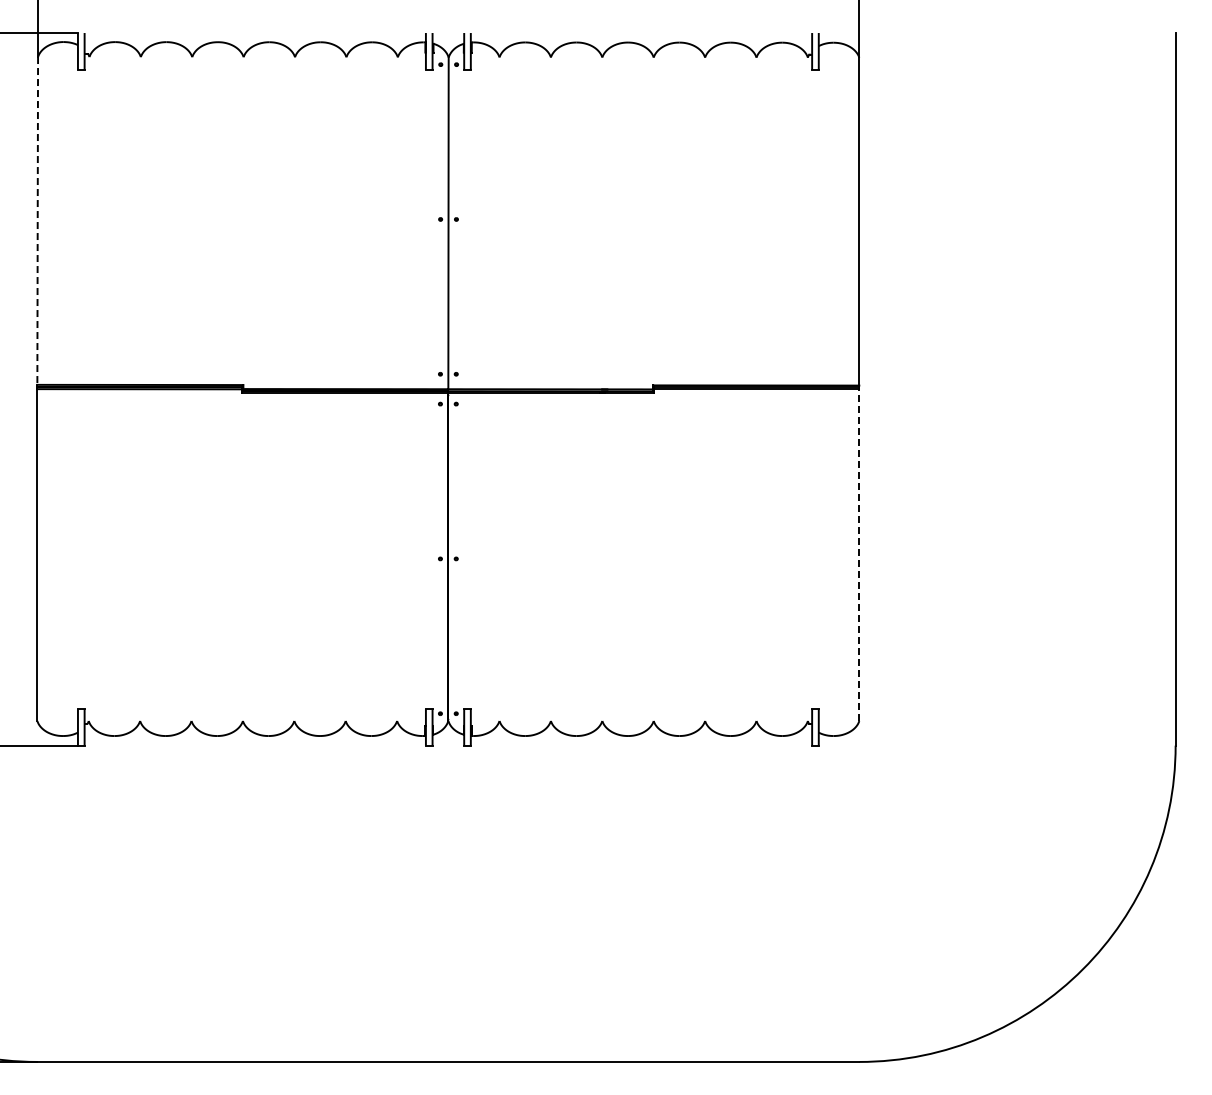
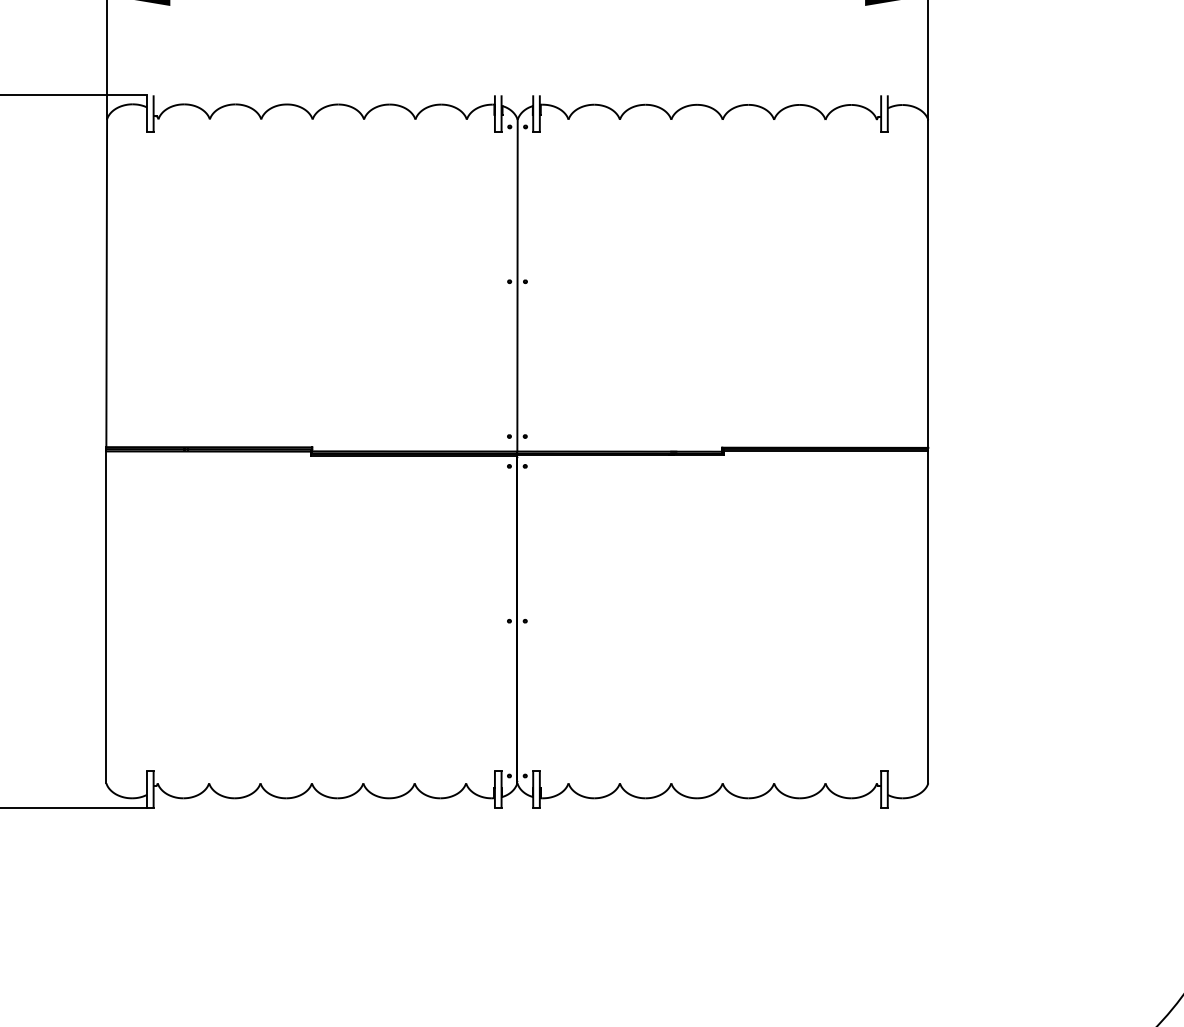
line: (37, 220) -> (106, 282), dashed -> solid
line: (859, 555) -> (928, 617), dashed -> solid

